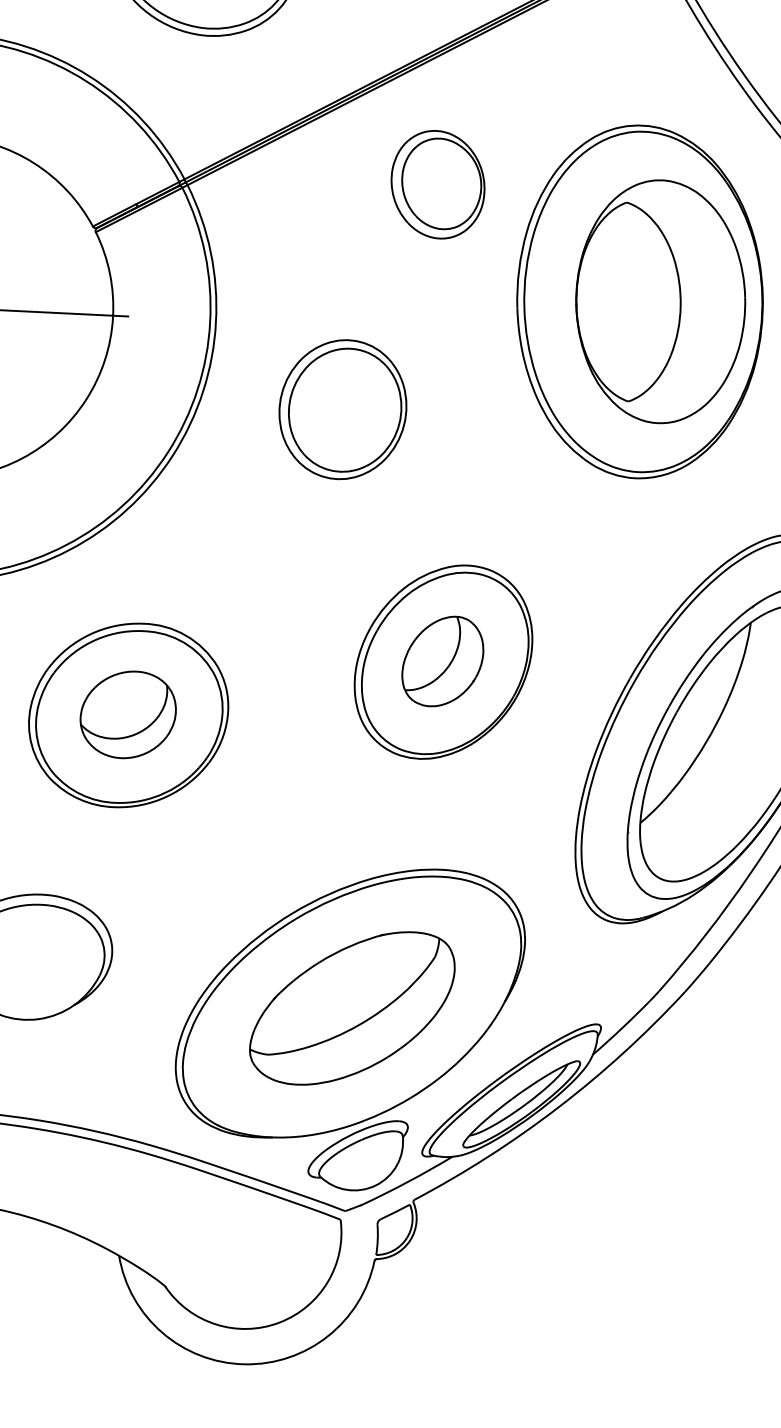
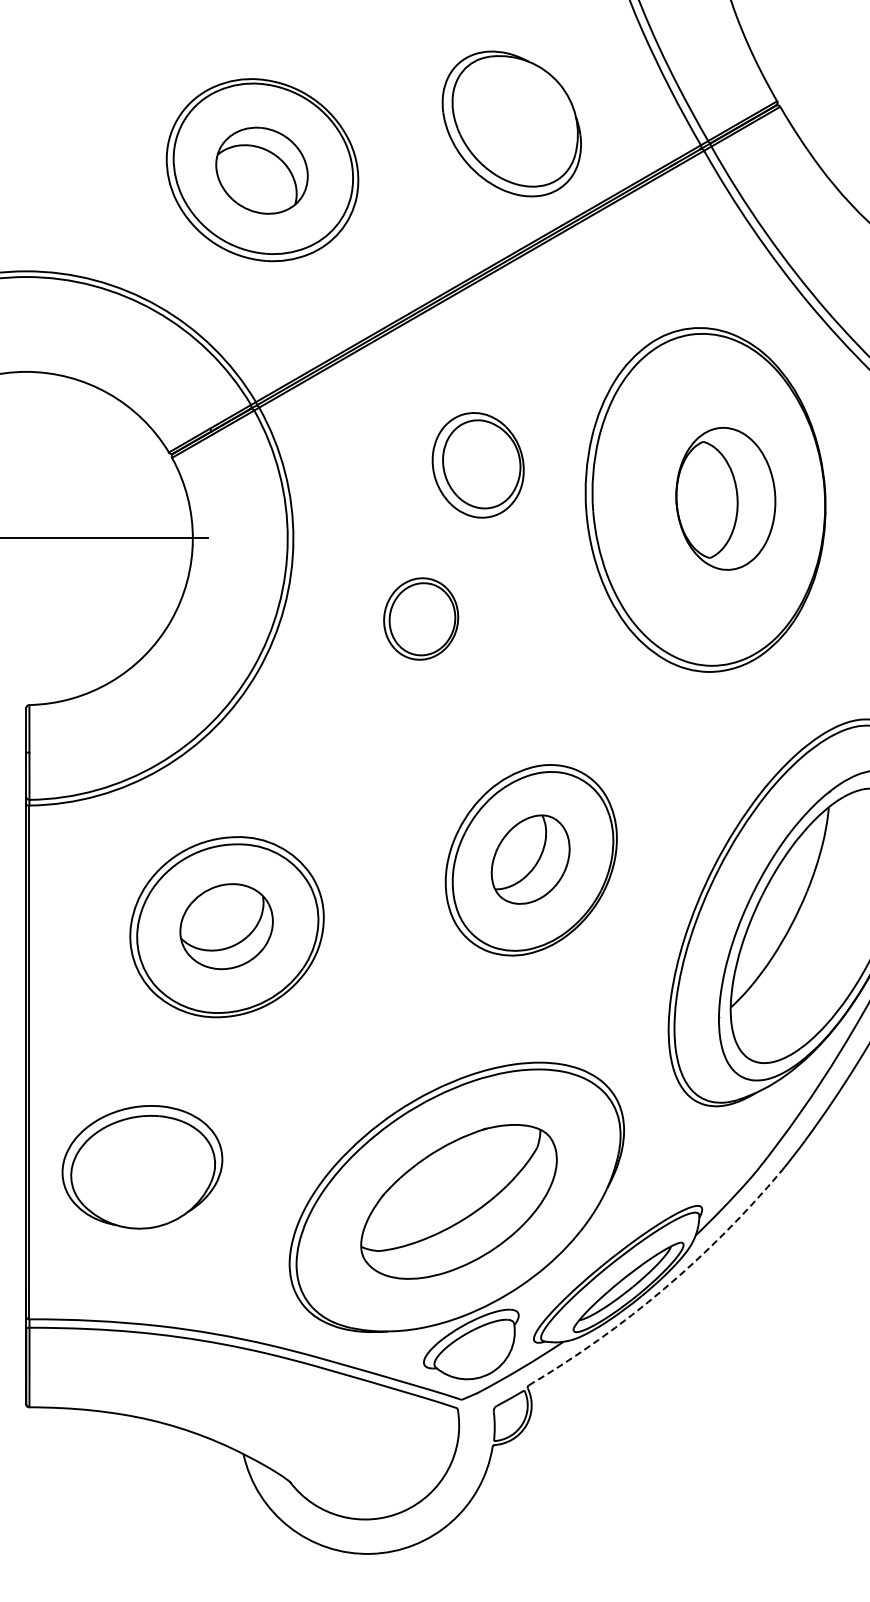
part: (437, 184) -> (477, 465), moved
part: (660, 301) -> (725, 498), size x0.6
part: (342, 409) -> (420, 618), size x0.6
arc: (558, 1107) -> (664, 1288), solid -> dashed

